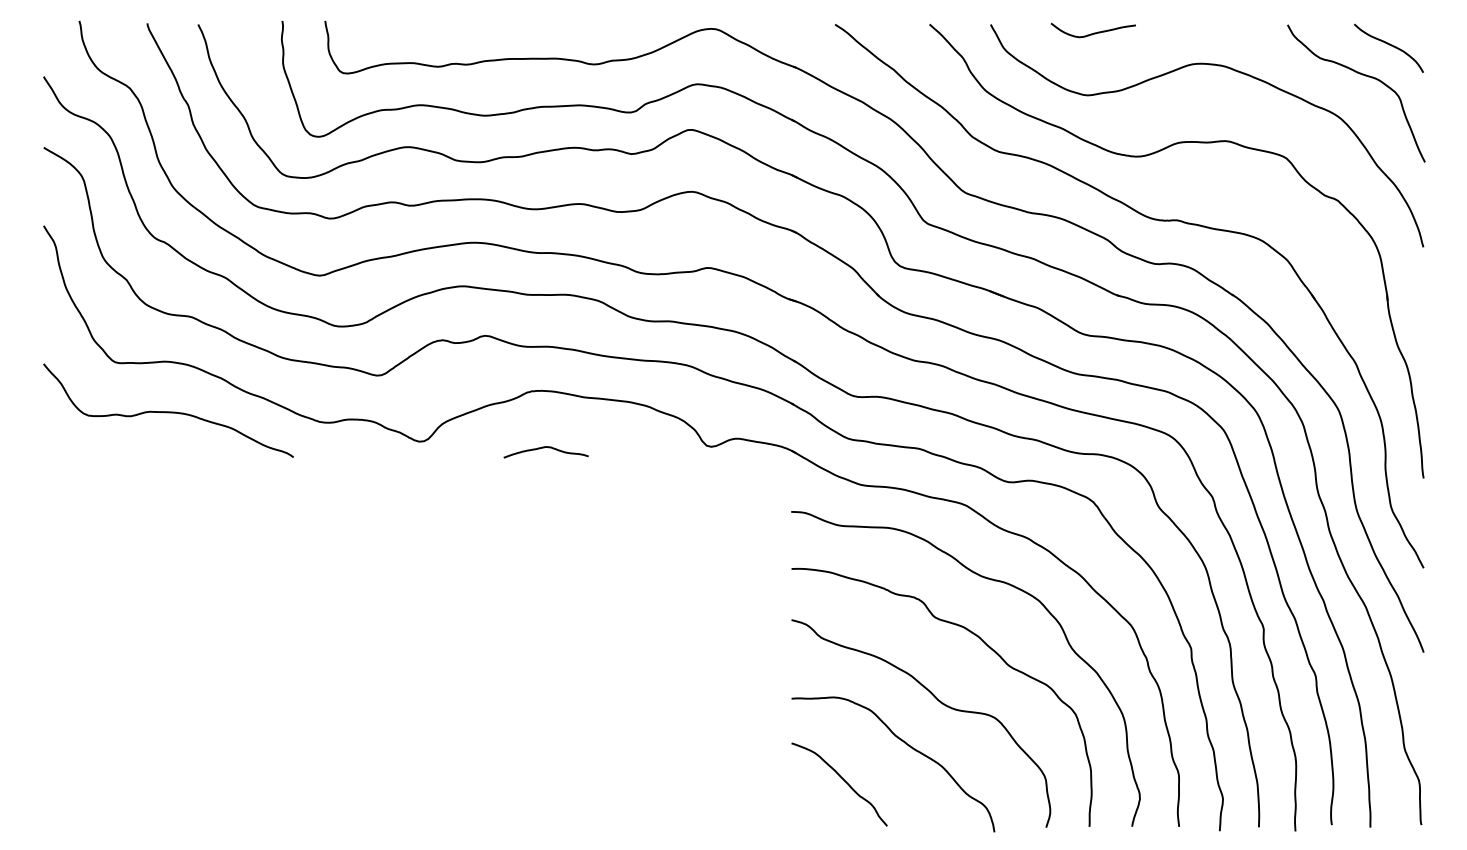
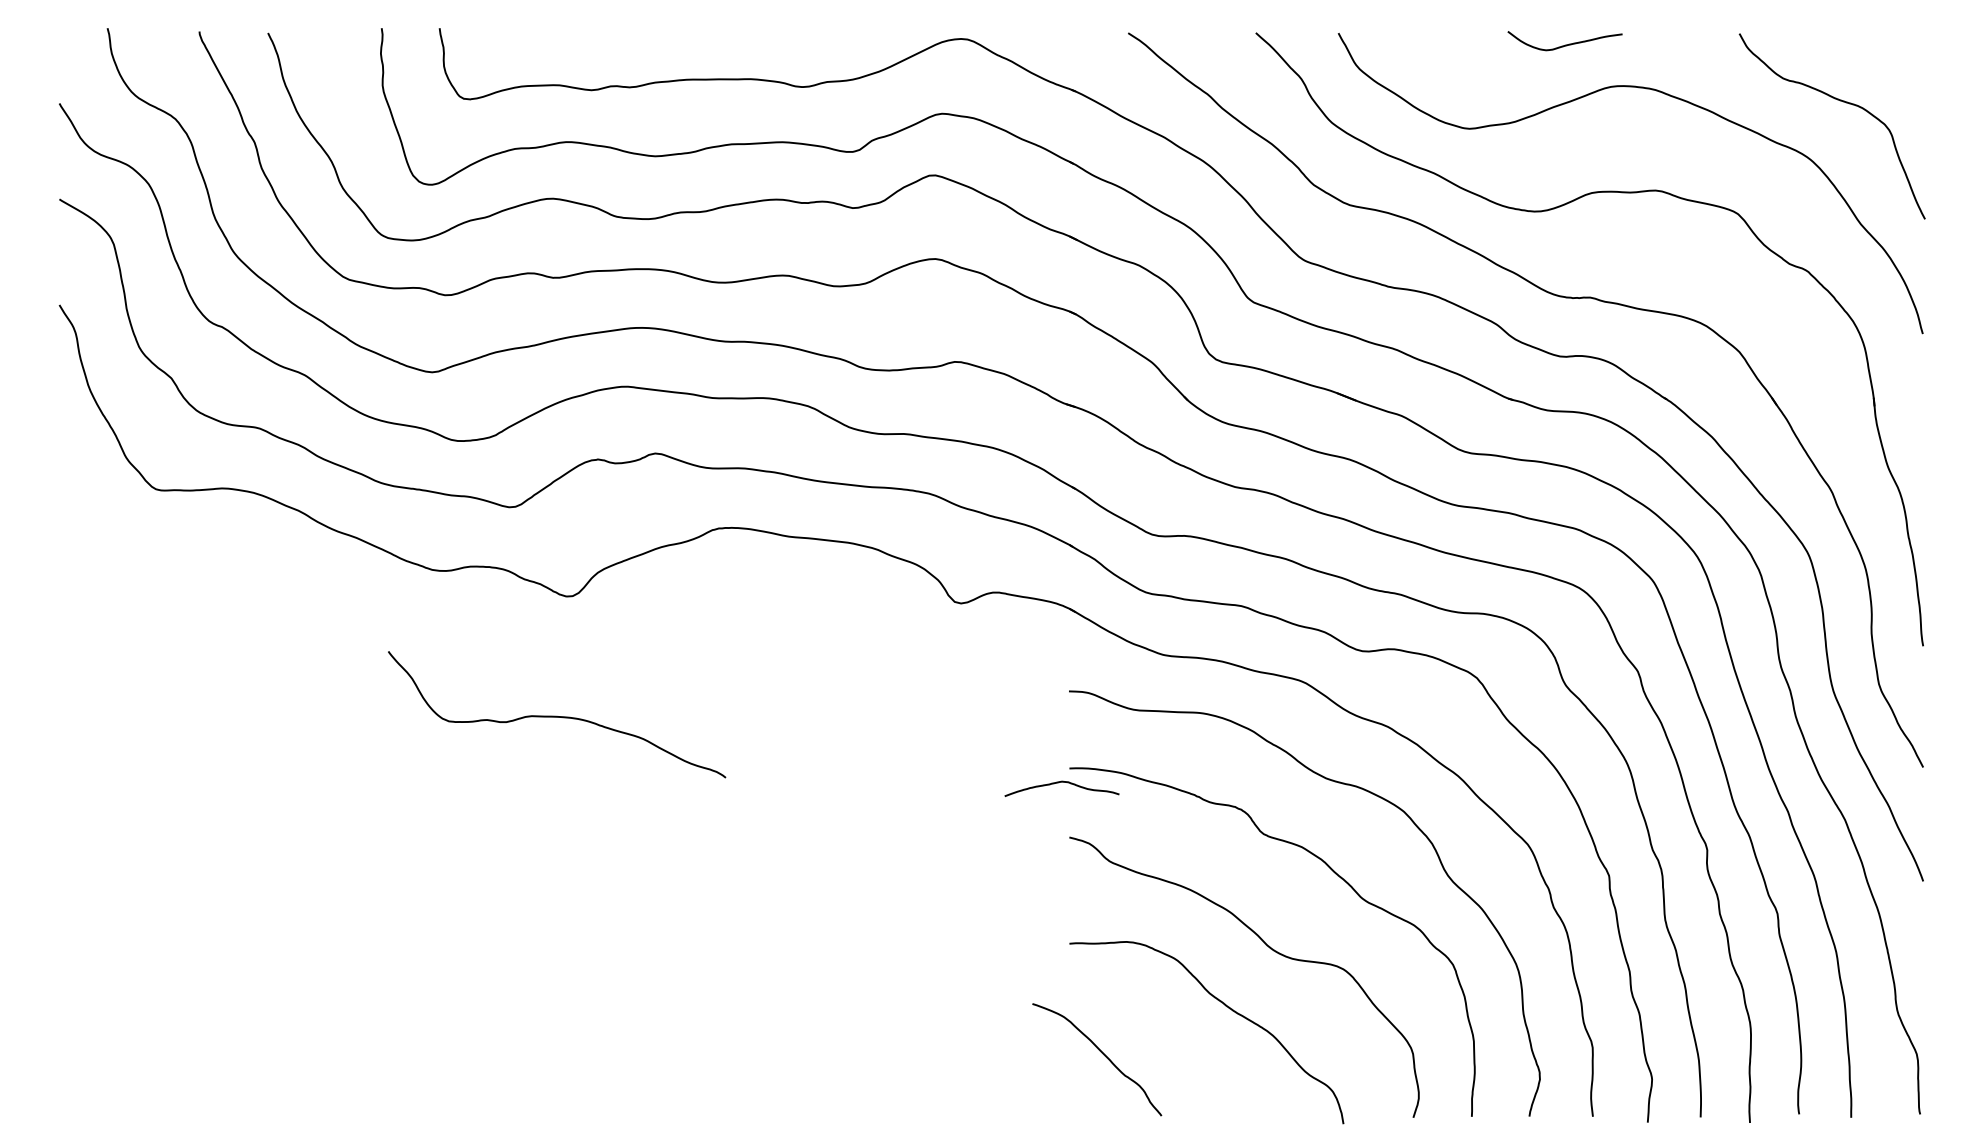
curve: (1093, 32) -> (1565, 44), moved
curve: (1389, 45) -> (1877, 61), removed
curve: (168, 411) -> (557, 715), moved
curve: (543, 448) -> (1058, 783), moved
curve: (843, 780) -> (1102, 1054), moved

